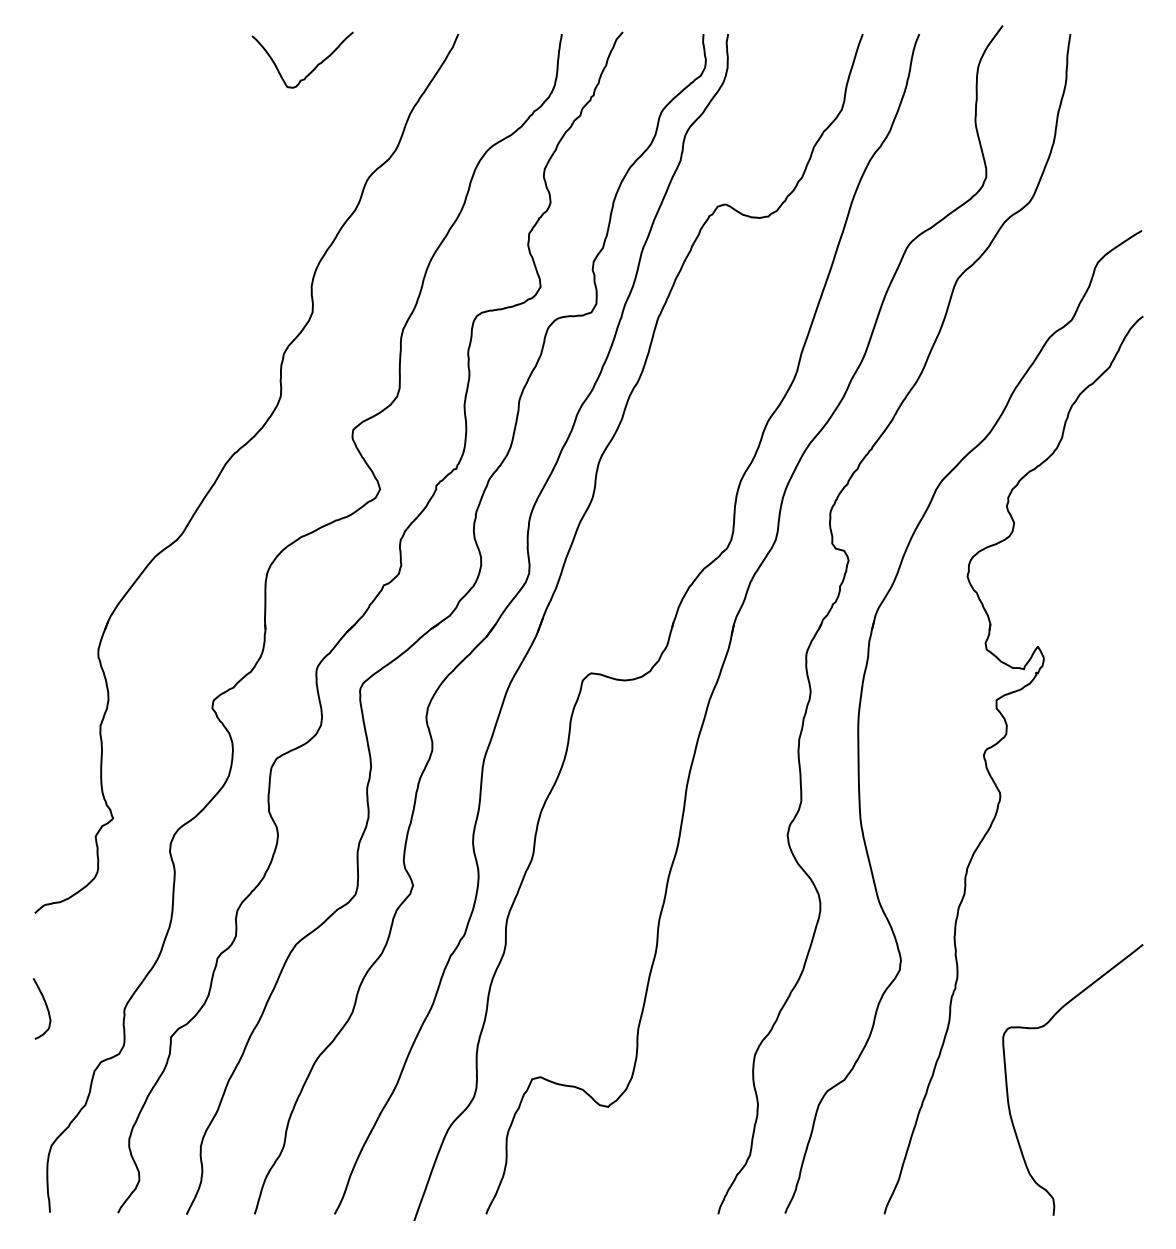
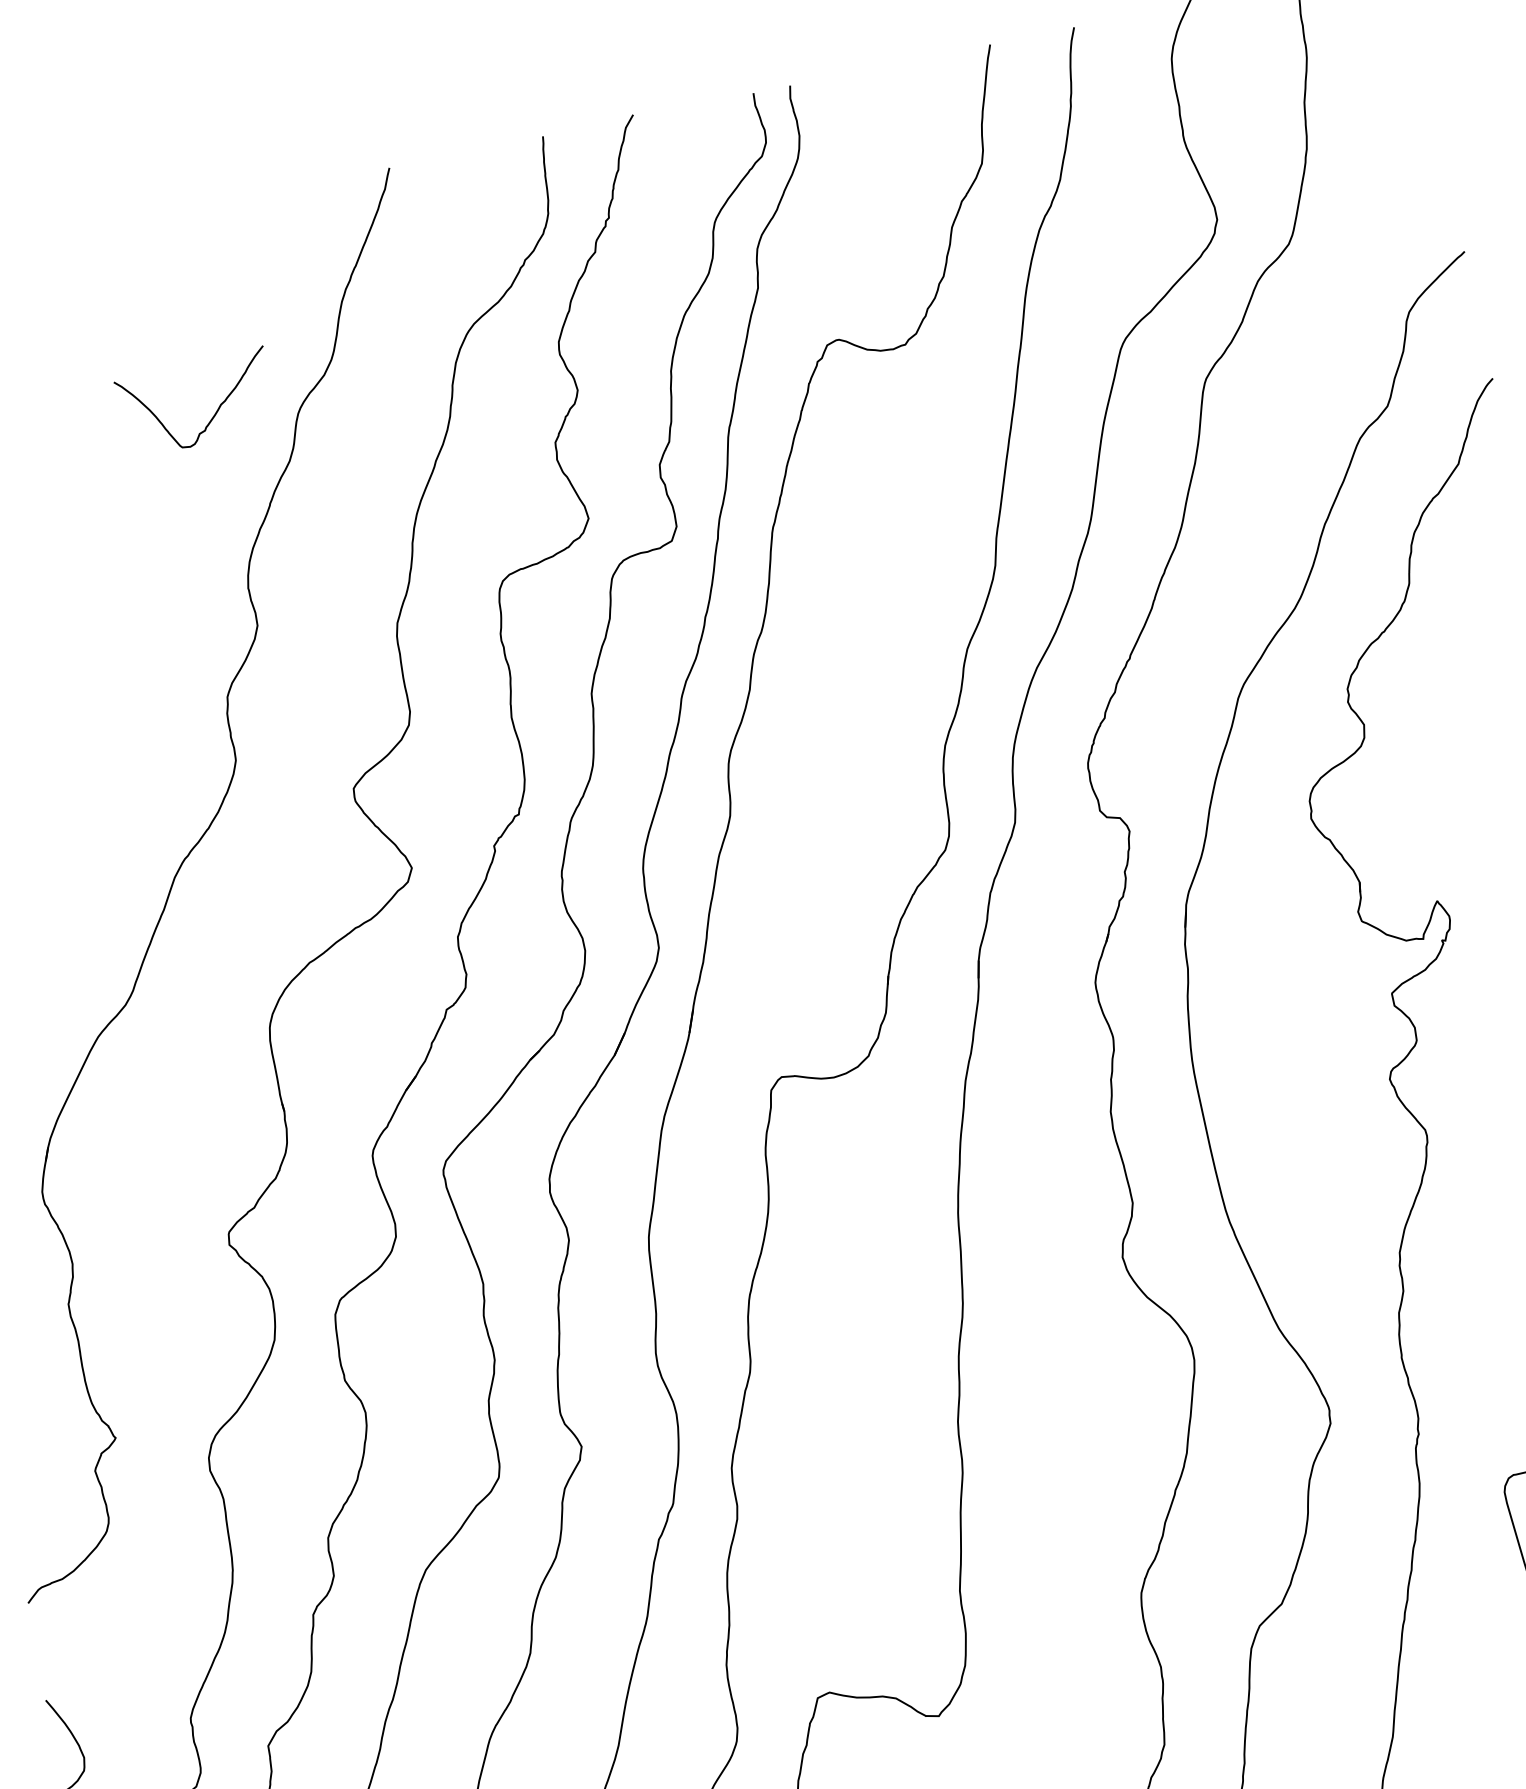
curve: (312, 69) -> (213, 413), moved

